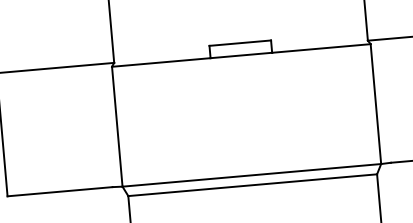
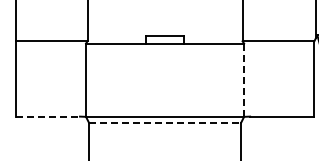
line: (376, 104) -> (244, 80), solid -> dashed
line: (253, 184) -> (165, 122), solid -> dashed
line: (61, 191) -> (48, 116), solid -> dashed

